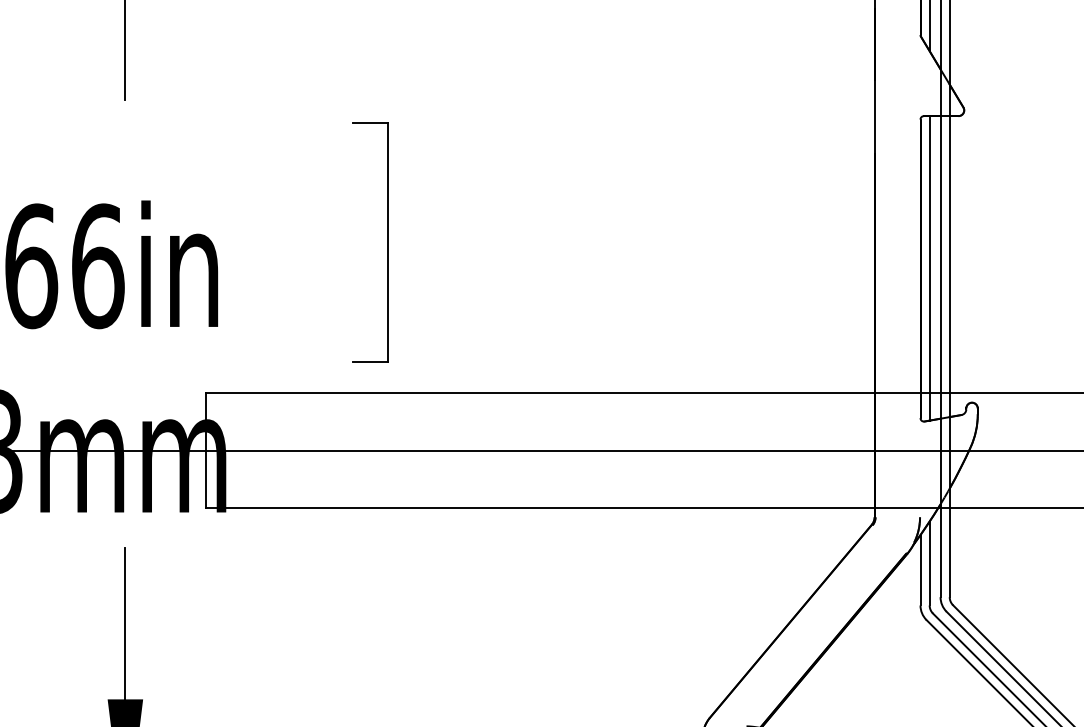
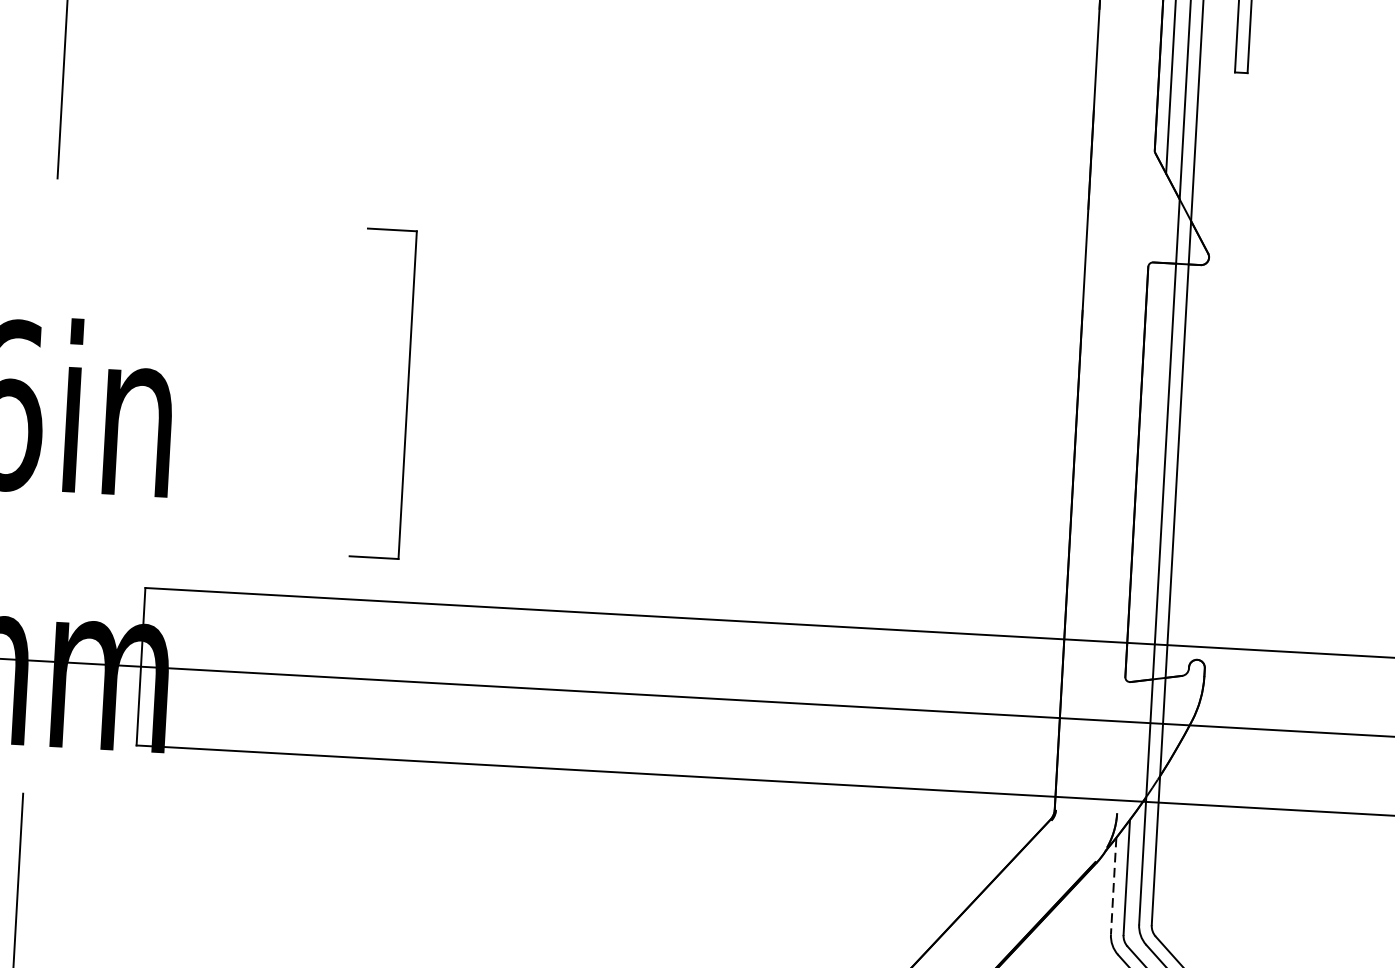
line: (929, 268) -> (1149, 472), removed
line: (920, 570) -> (1113, 886), solid -> dashed

